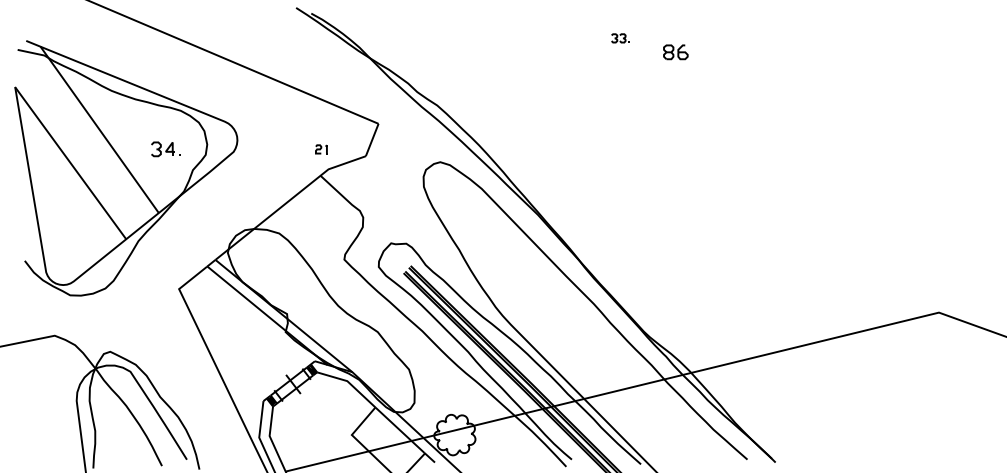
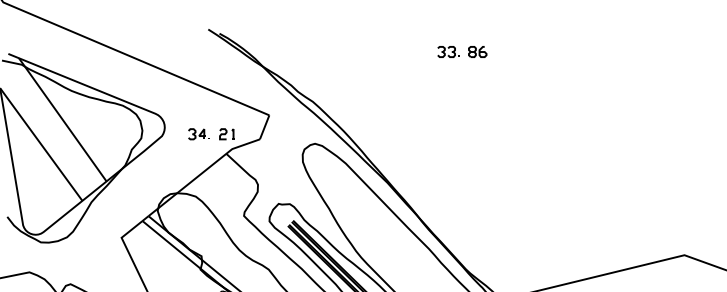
part: (619, 38) -> (447, 52), size x1.67
part: (675, 52) -> (477, 52), moved
part: (165, 149) -> (198, 134), moved
part: (321, 149) -> (227, 134), size x1.67

